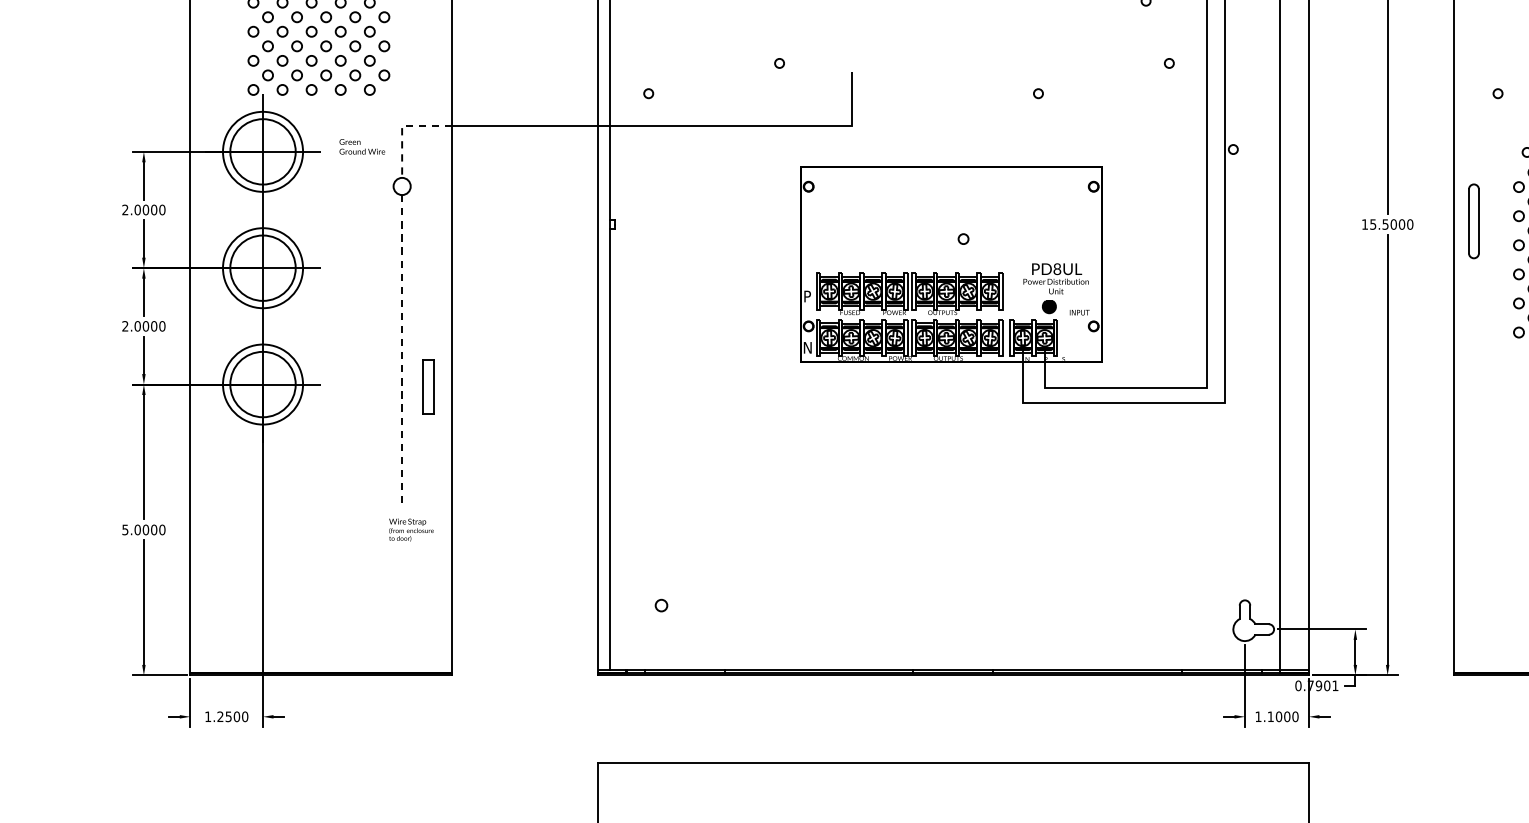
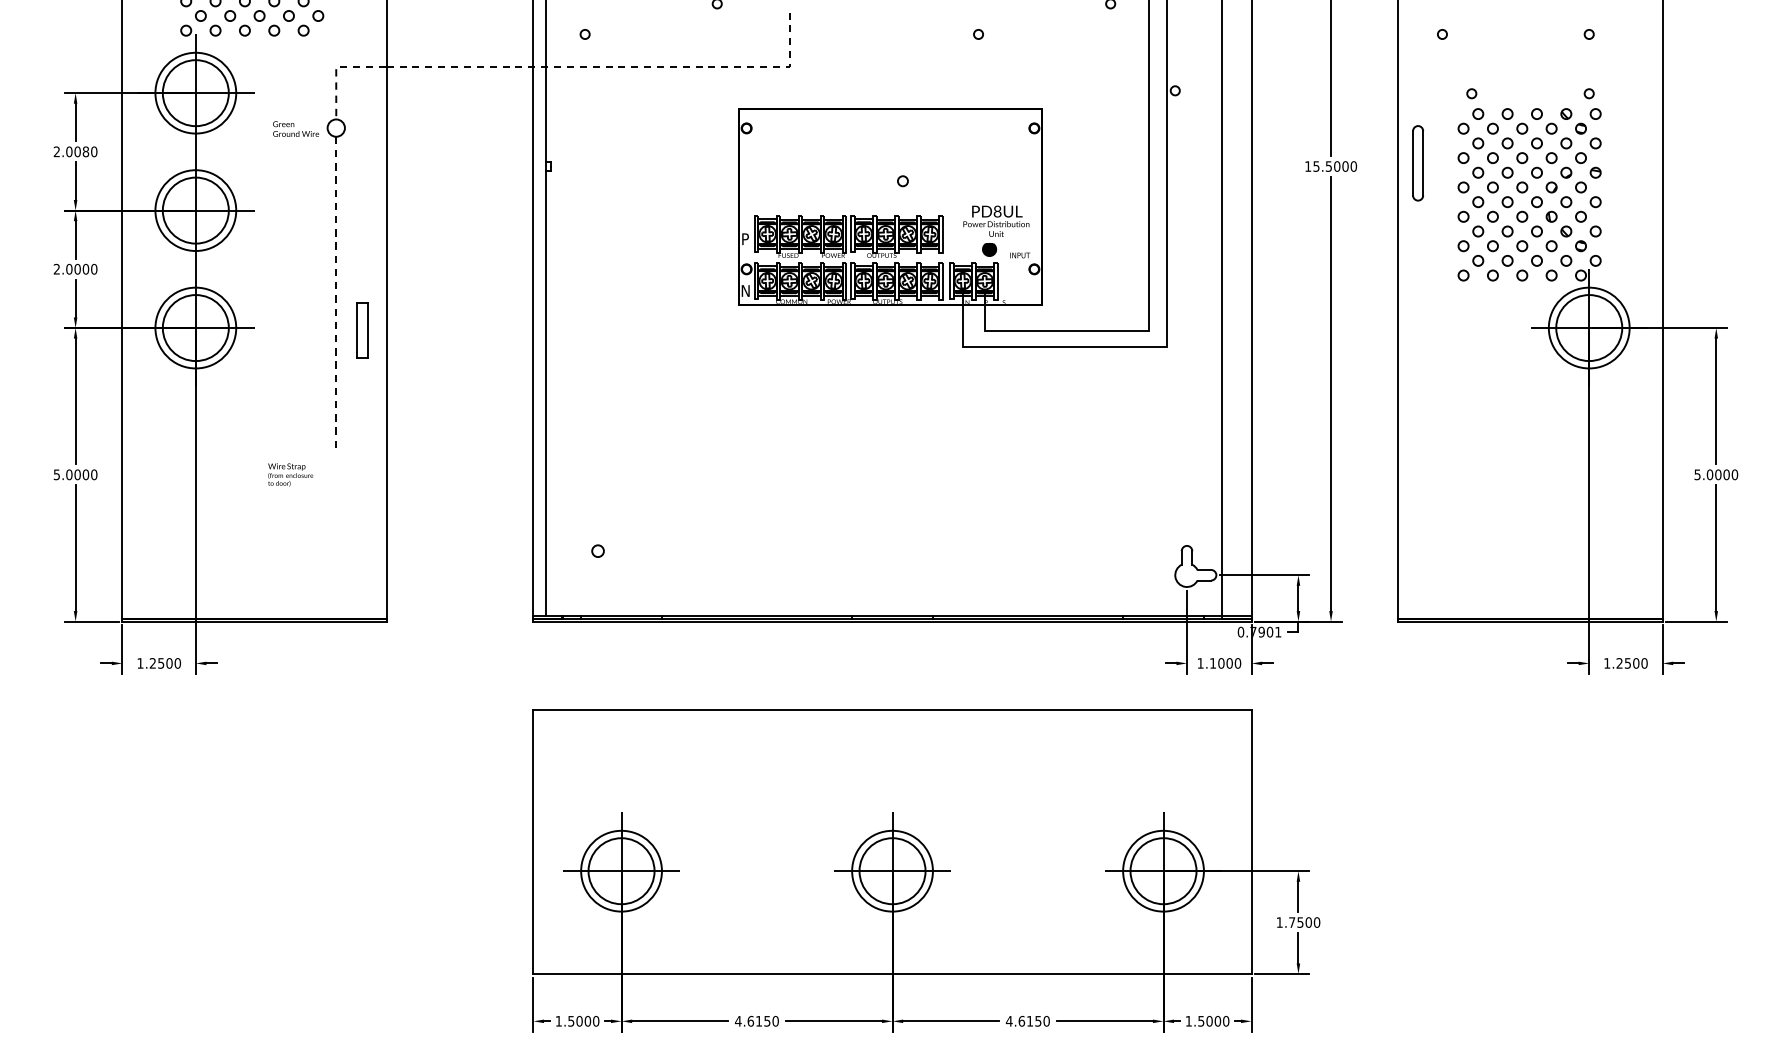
line: (679, 125) -> (616, 66), solid -> dashed
text: (362, 146) -> (296, 128), moved
text: (153, 209) -> (85, 151), 2.0000 -> 2.0080
text: (411, 529) -> (290, 474), moved

